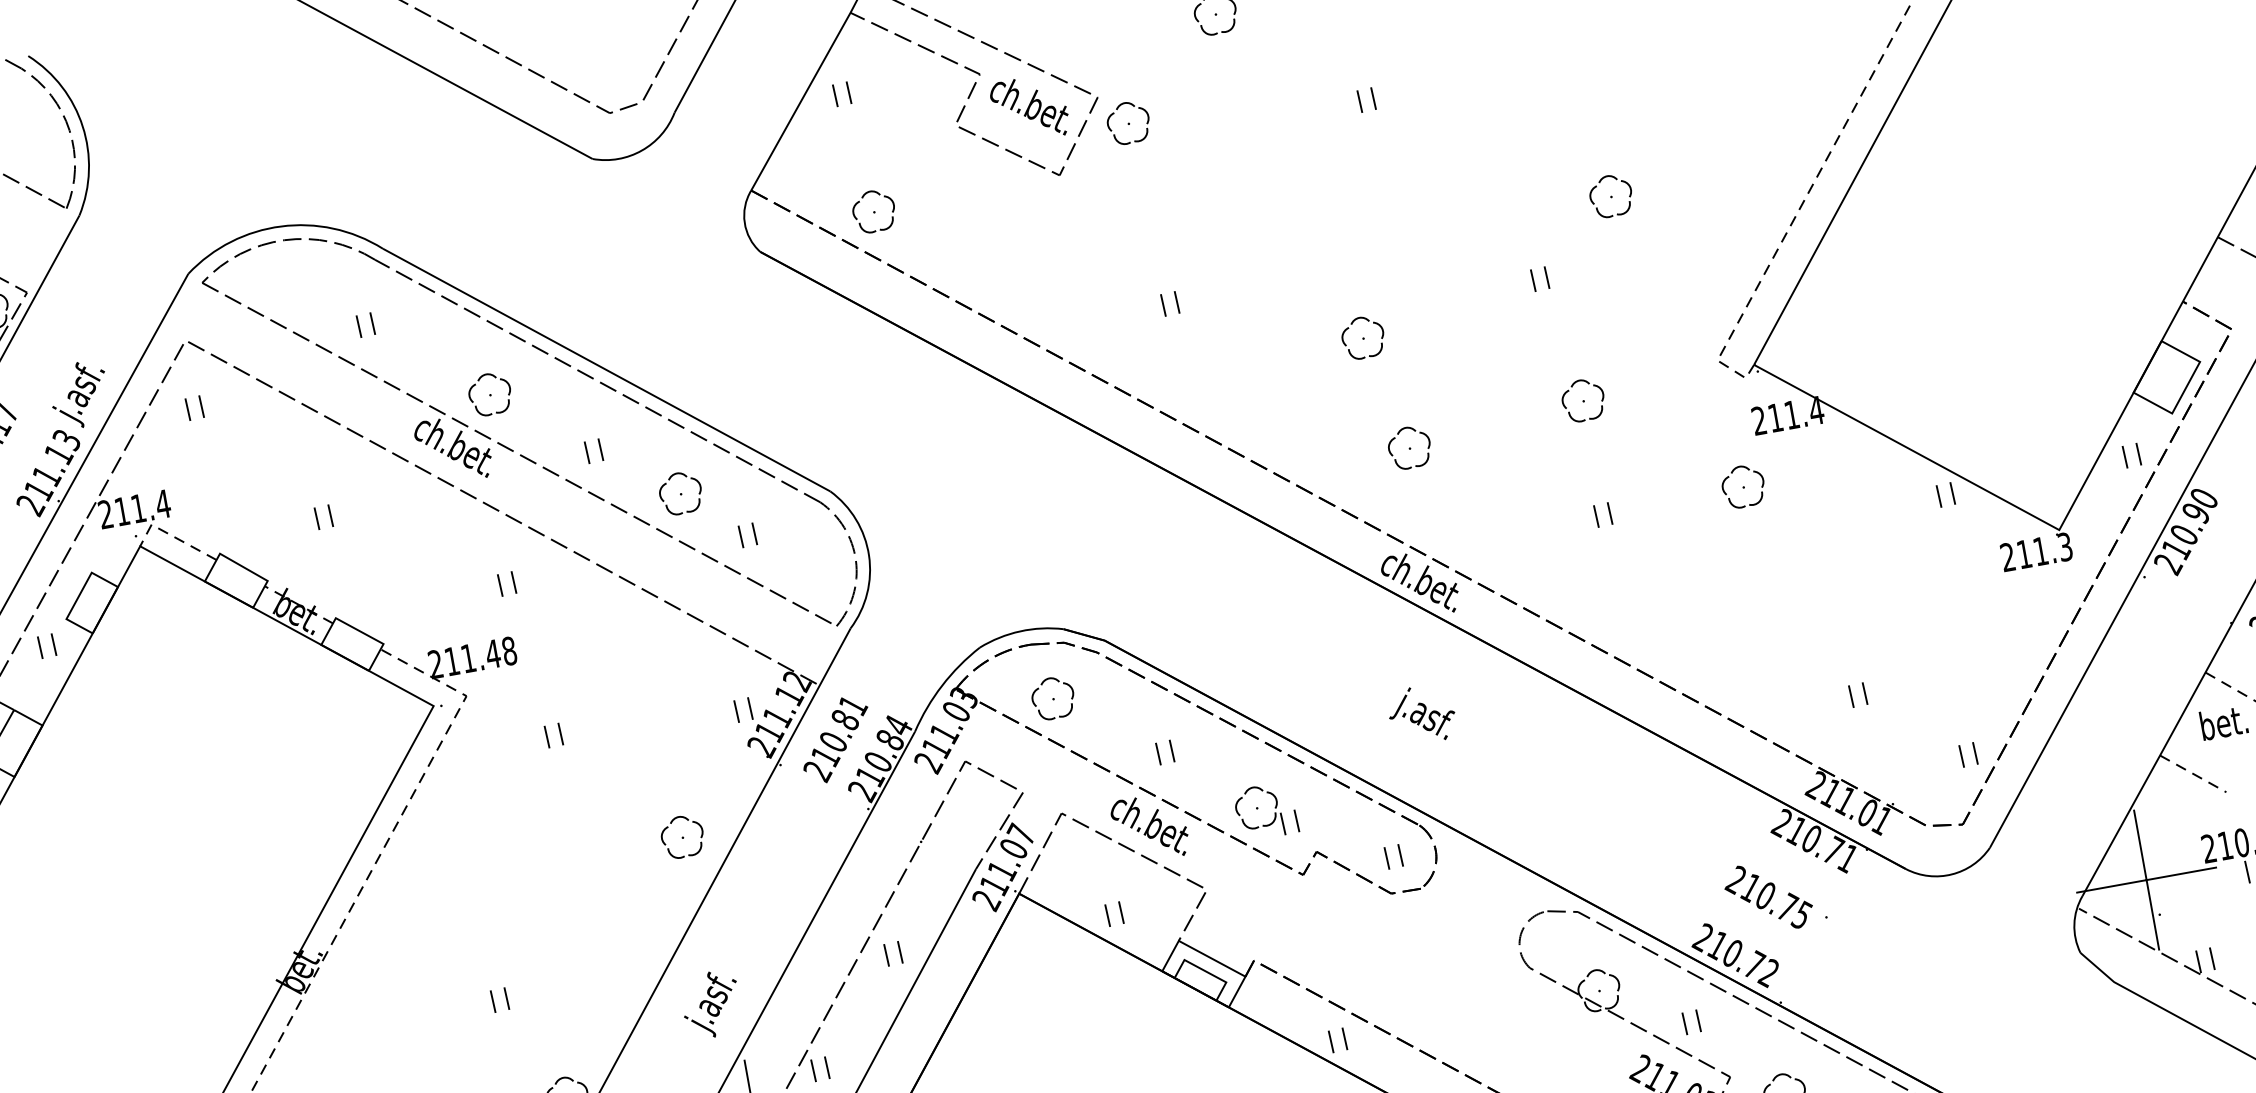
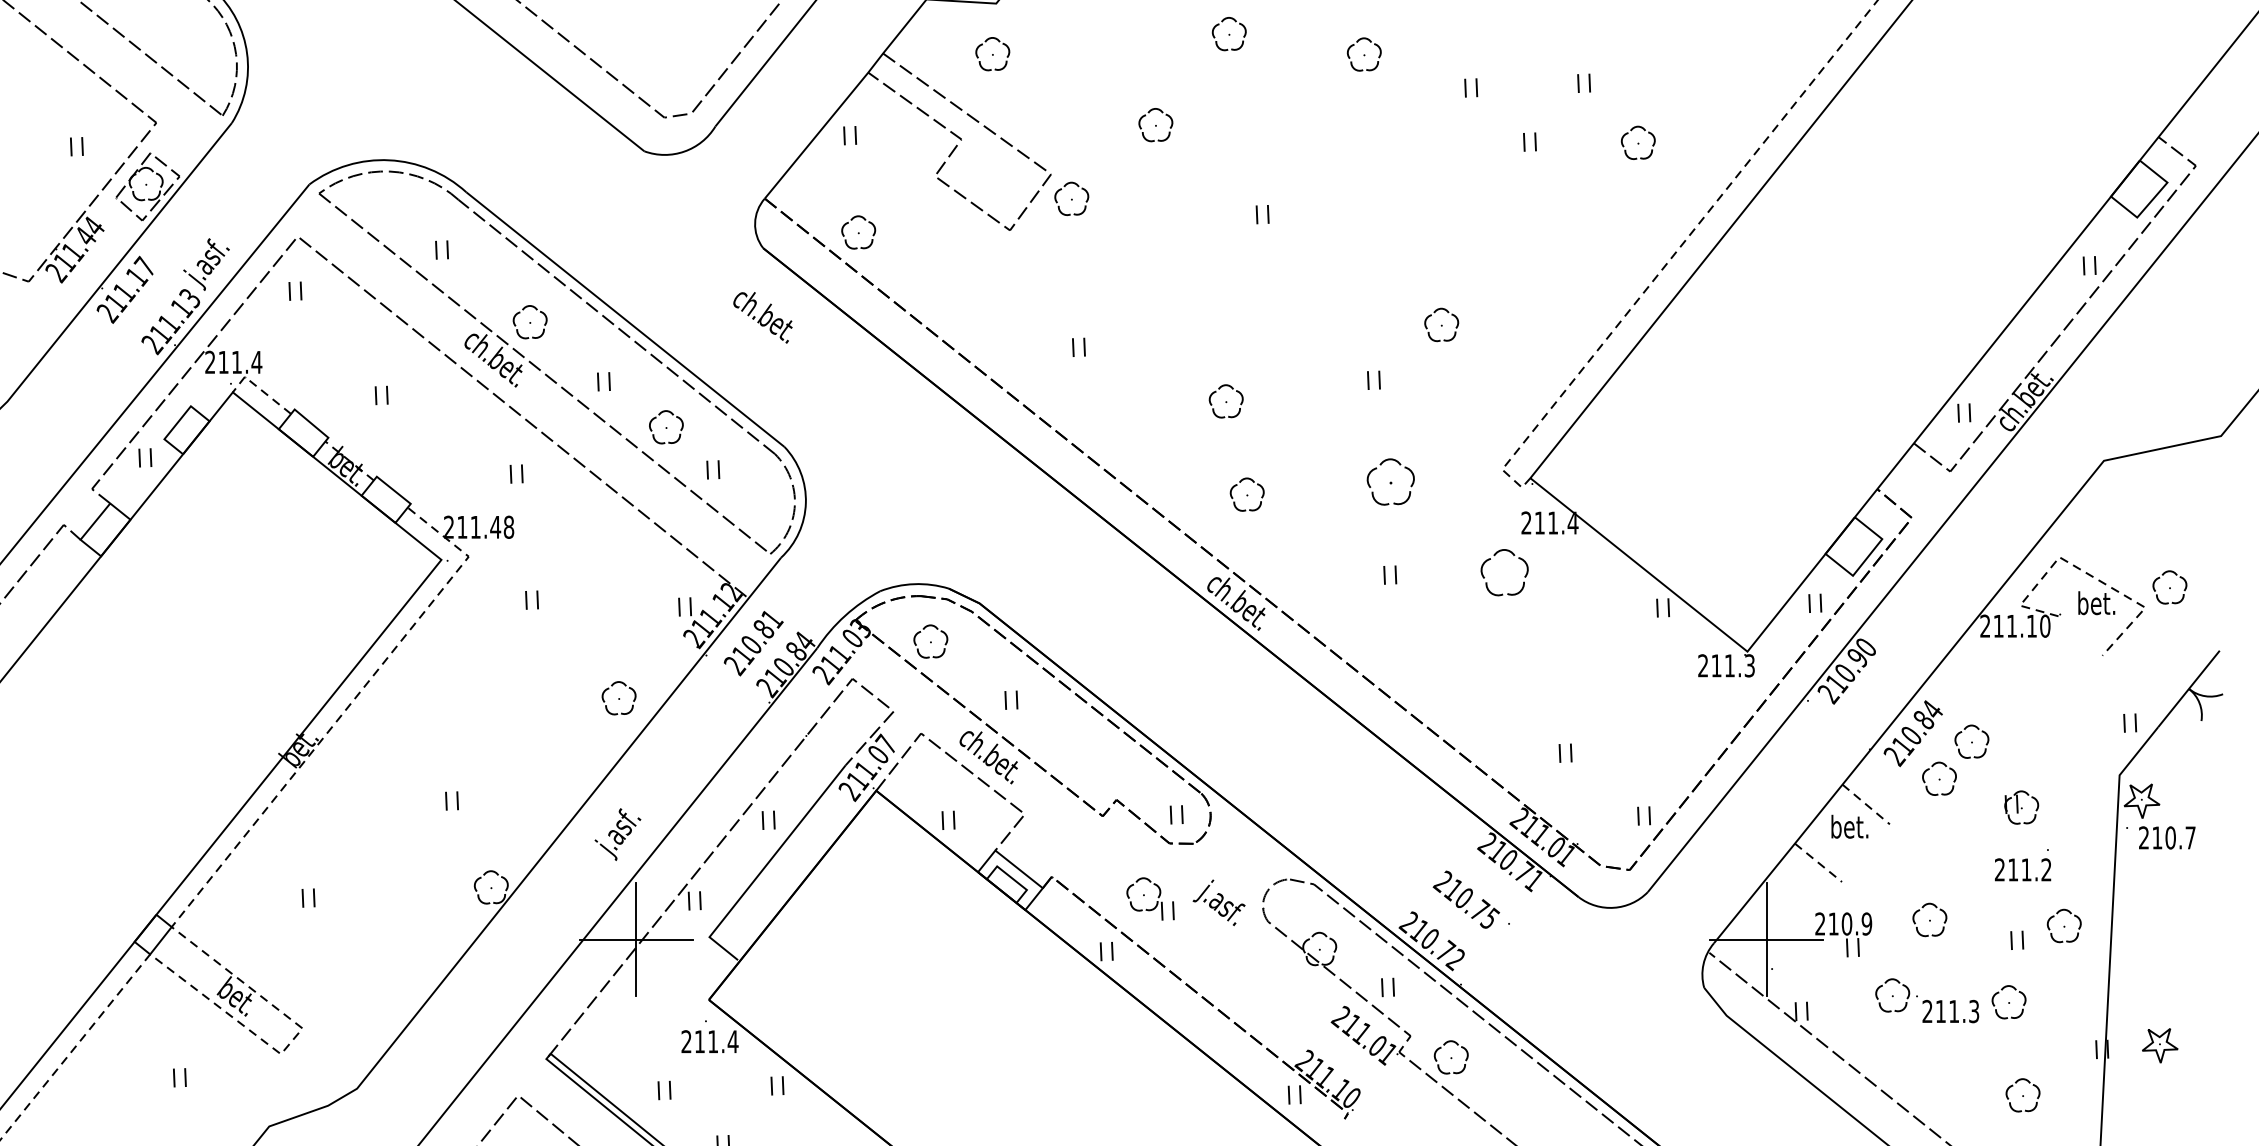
text: (1029, 108) -> (762, 317), moved
part: (1582, 399) -> (1390, 481), size x1.4
part: (1743, 486) -> (1504, 572), size x1.4
text: (1421, 714) -> (1218, 902), moved
part: (1257, 808) -> (1144, 895), moved

